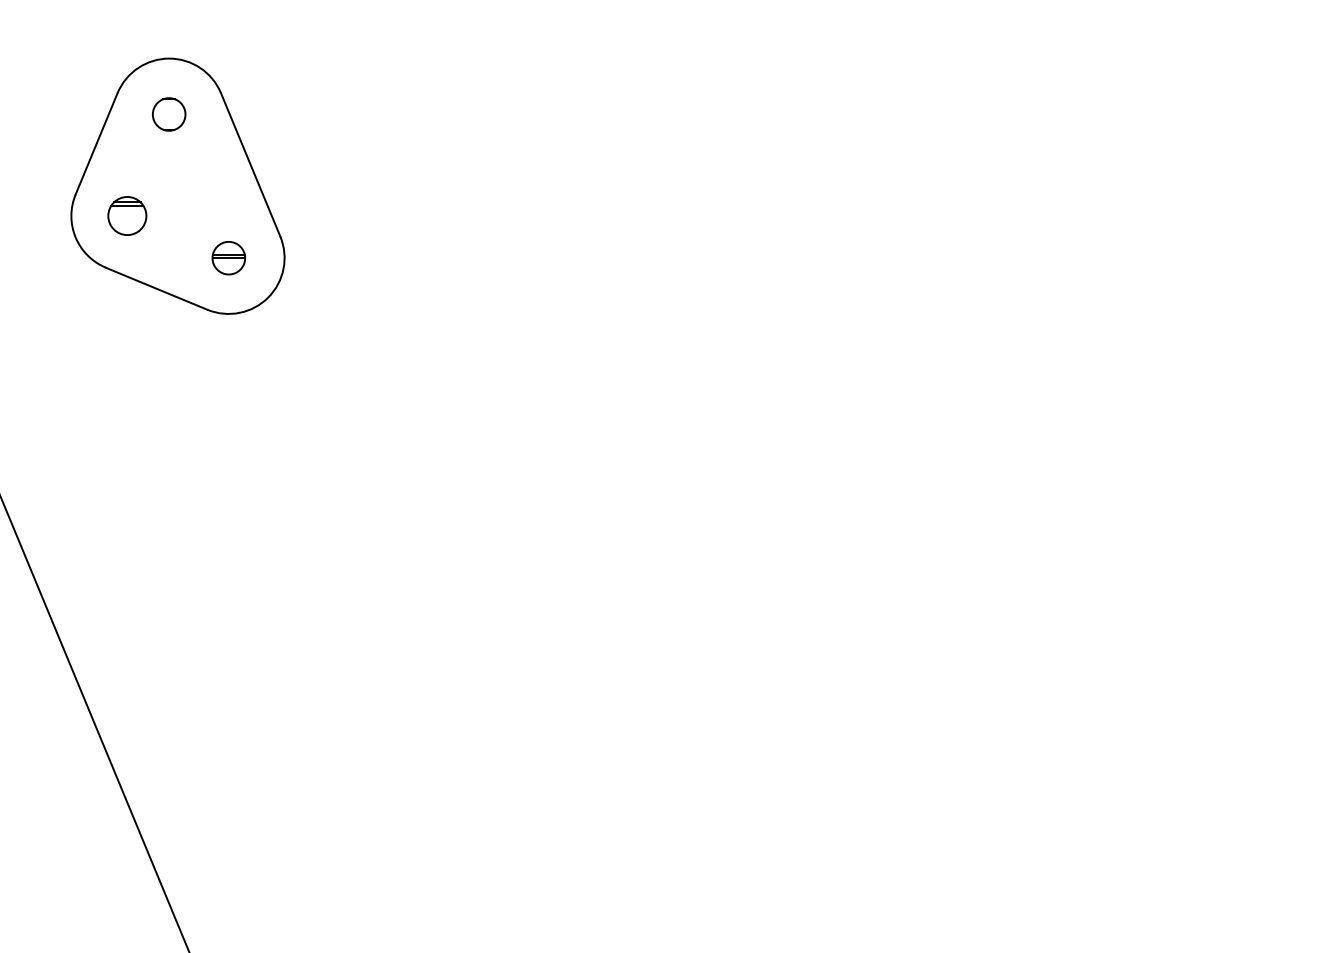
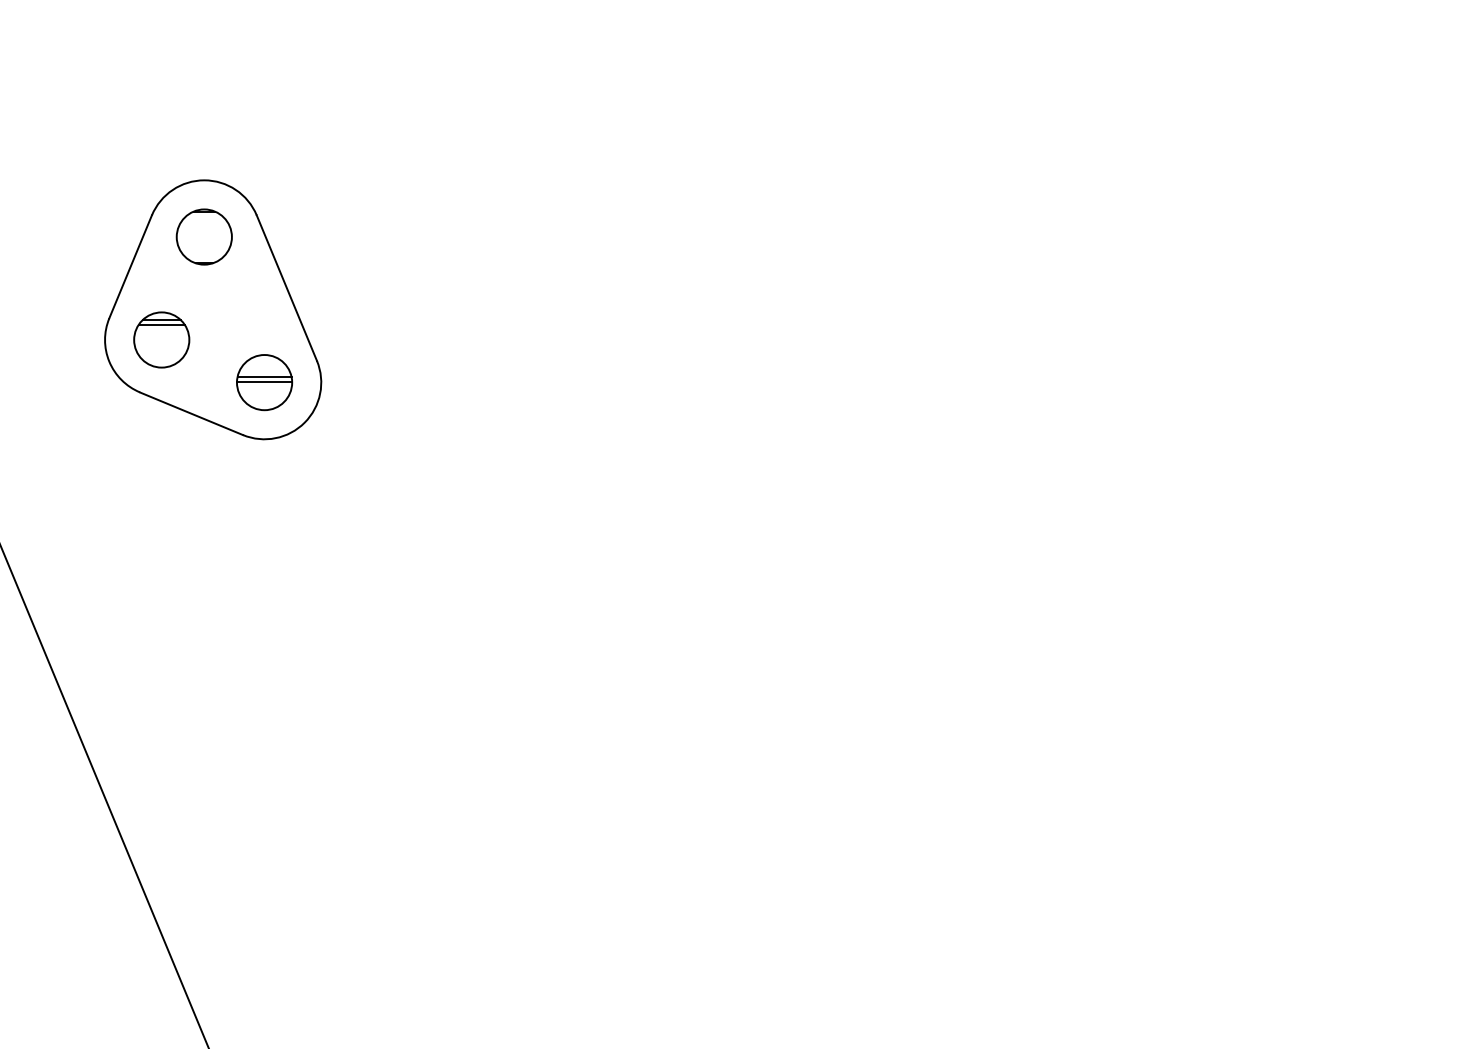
part: (168, 113) -> (203, 236), size x1.67
part: (127, 215) -> (161, 339), size x1.43
part: (228, 257) -> (264, 382), size x1.67

